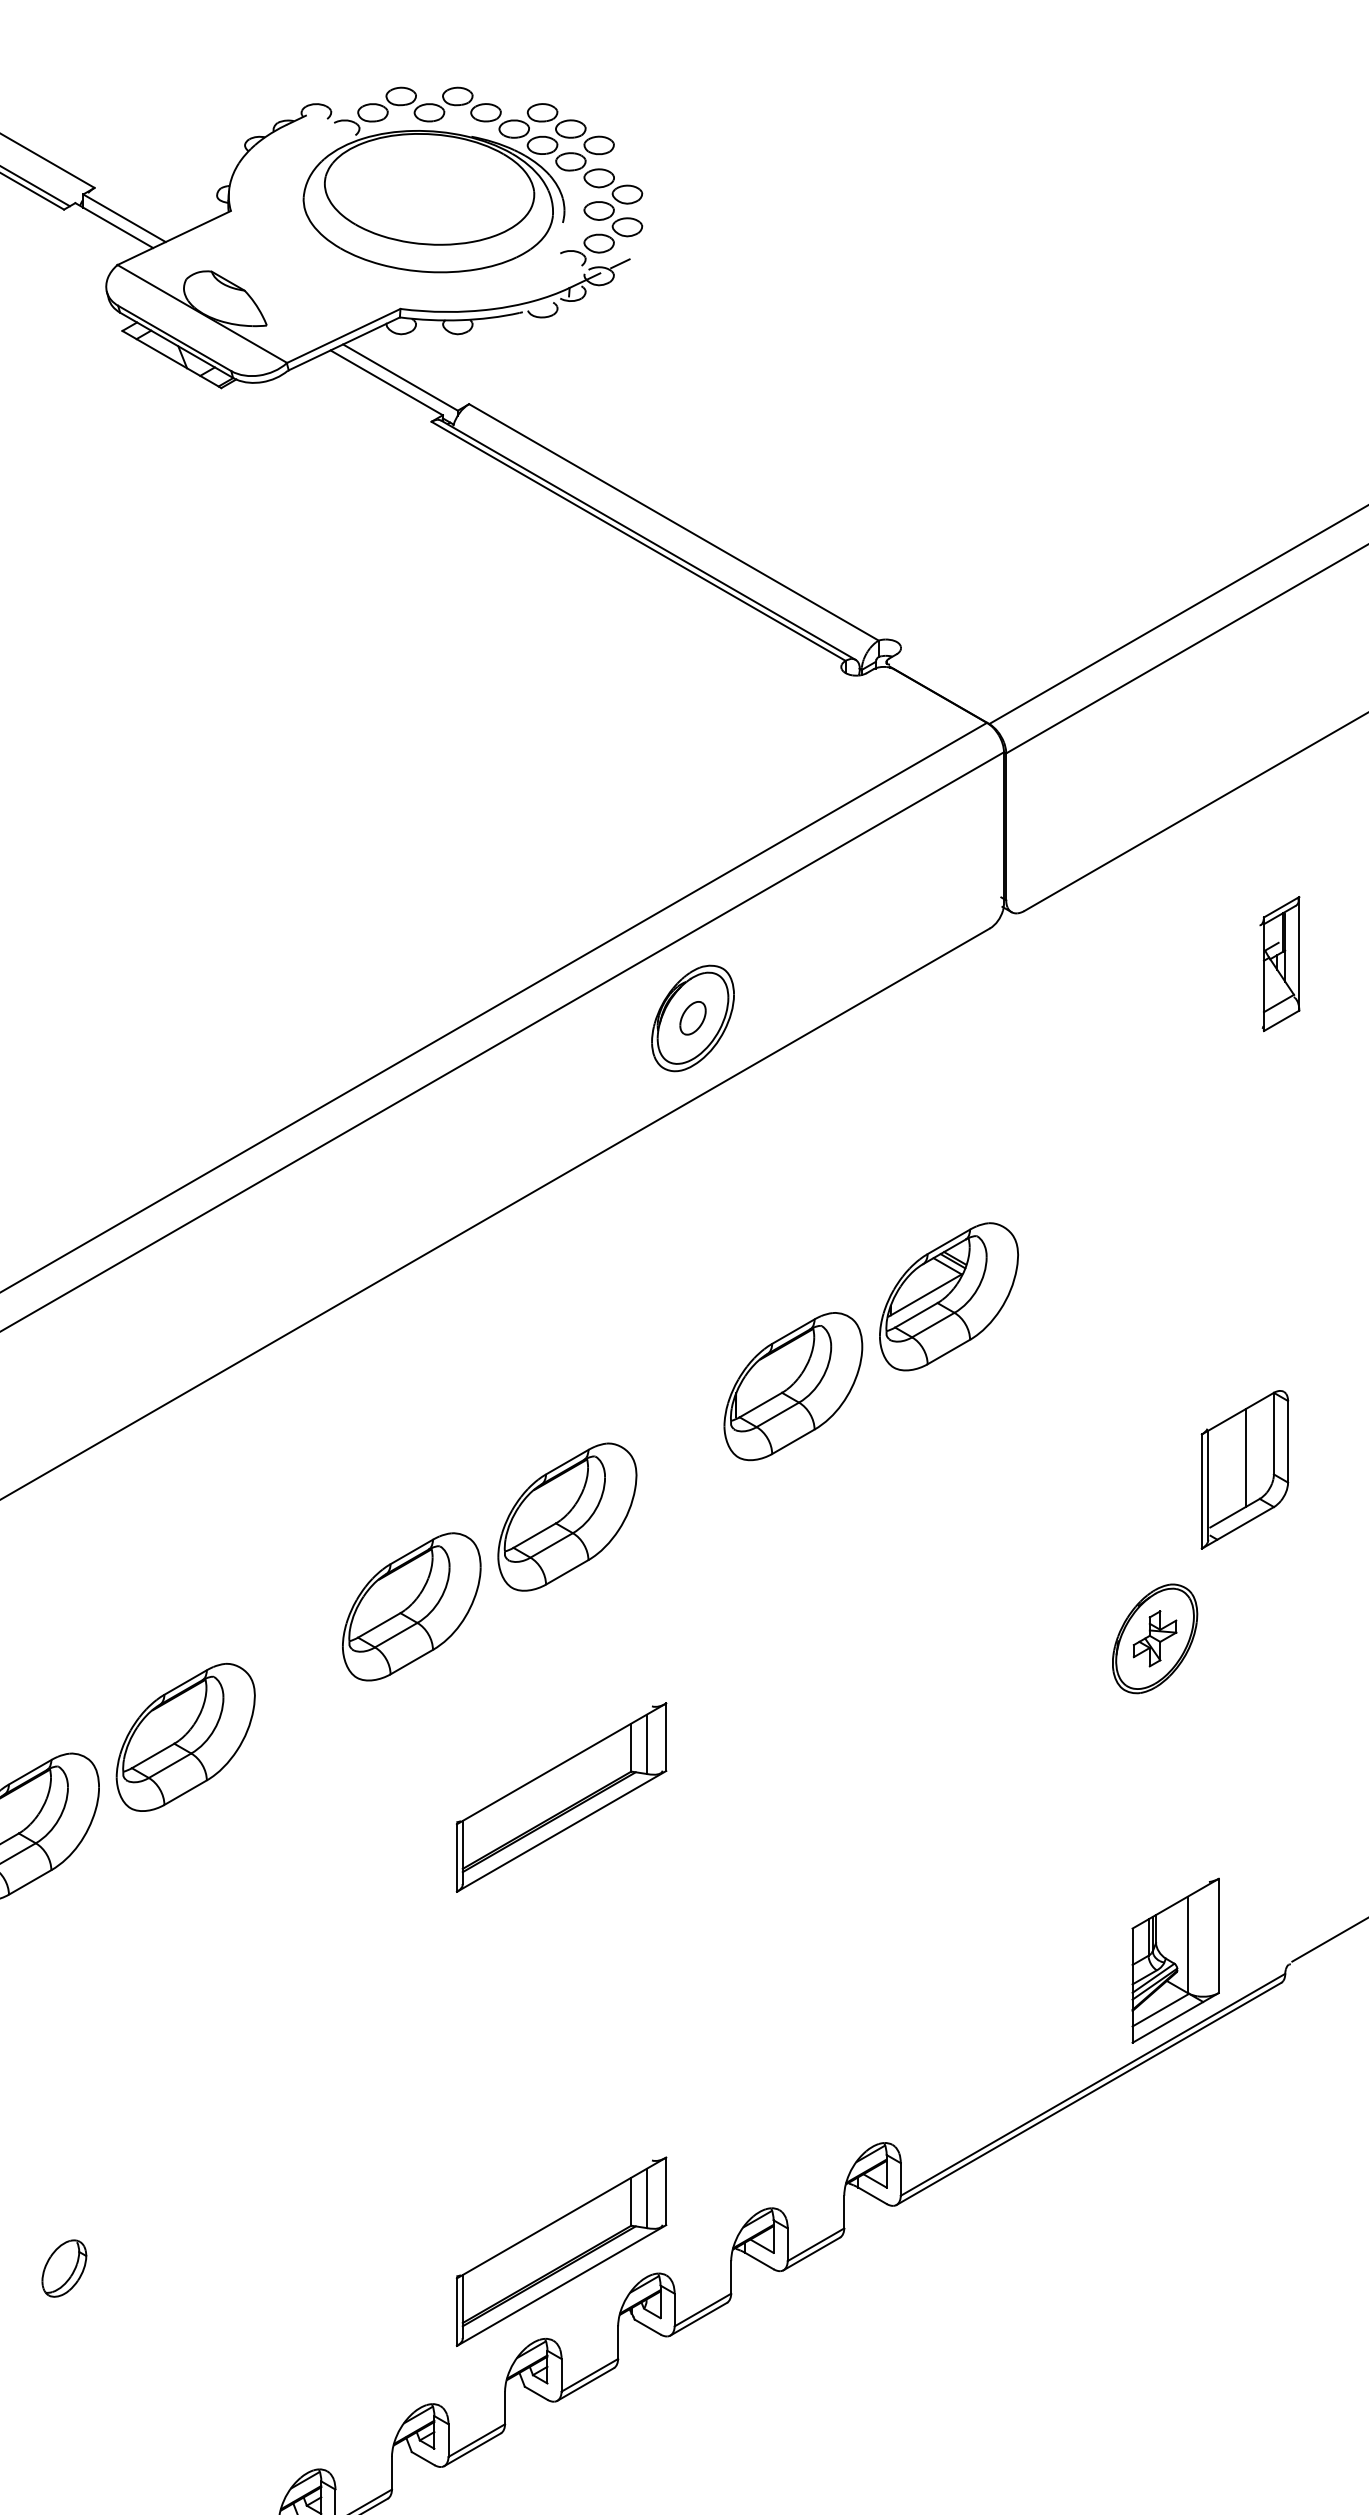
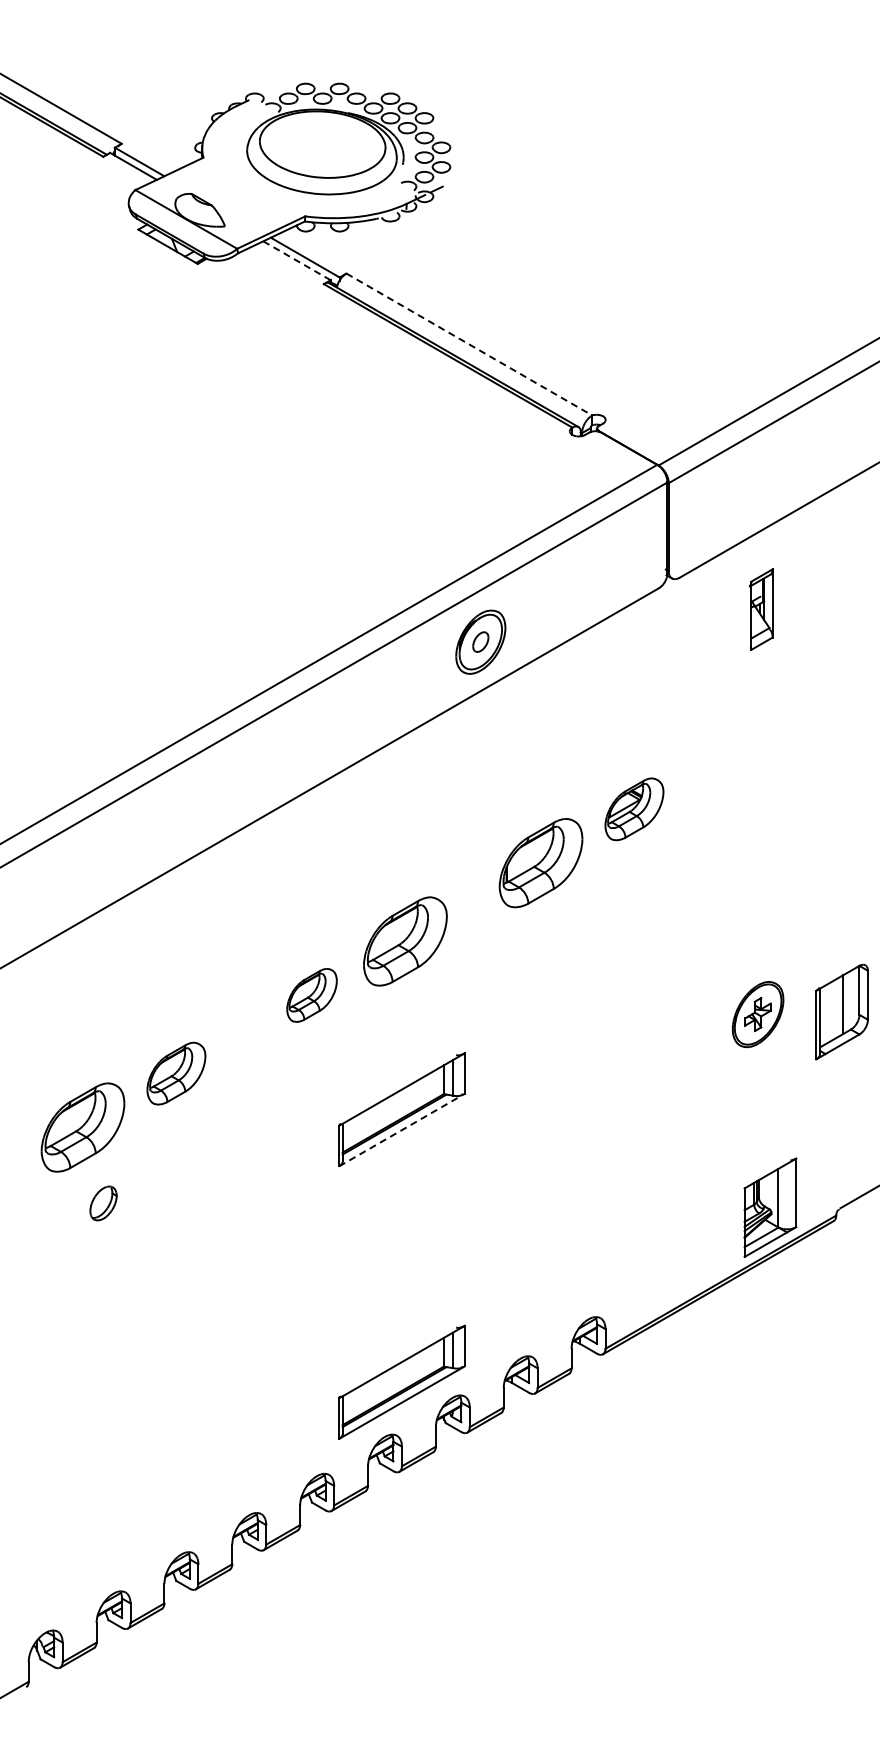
line: (387, 382) -> (297, 260), solid -> dashed
line: (674, 522) -> (469, 344), solid -> dashed
part: (1279, 963) -> (760, 609), moved
part: (949, 1297) -> (634, 809), size x0.7
part: (1244, 1468) -> (841, 1011), moved
part: (410, 1607) -> (311, 995), size x0.6
part: (185, 1737) -> (176, 1073), size x0.7
line: (560, 1832) -> (401, 1130), solid -> dashed
part: (64, 2268) -> (103, 1203), moved

